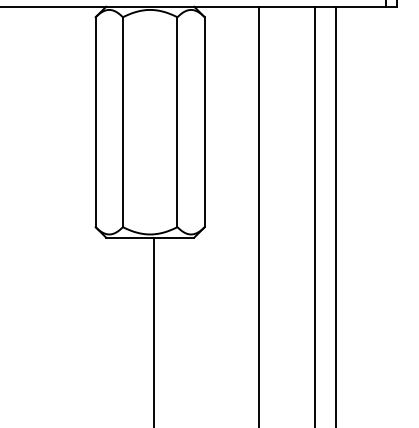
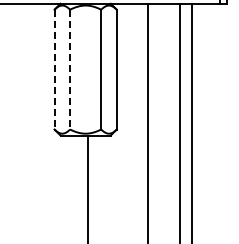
line: (95, 121) -> (54, 69), solid -> dashed
line: (123, 121) -> (70, 69), solid -> dashed

